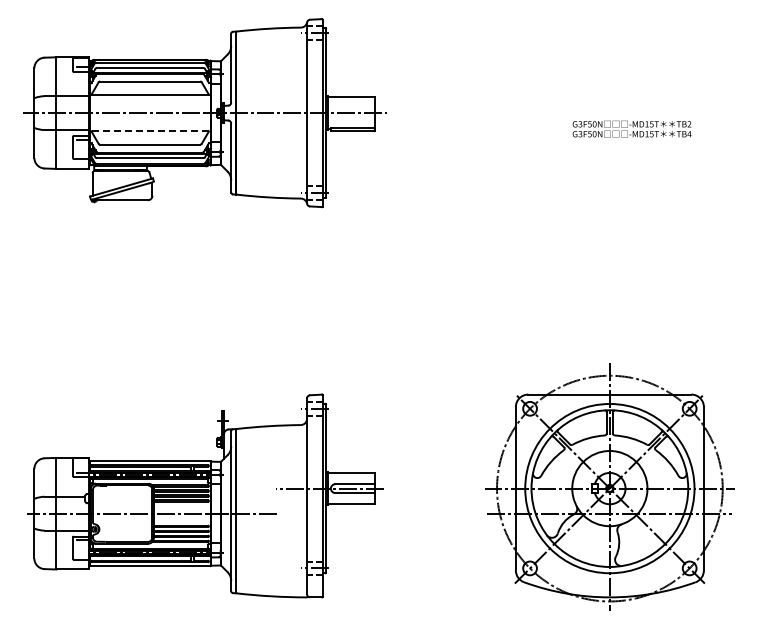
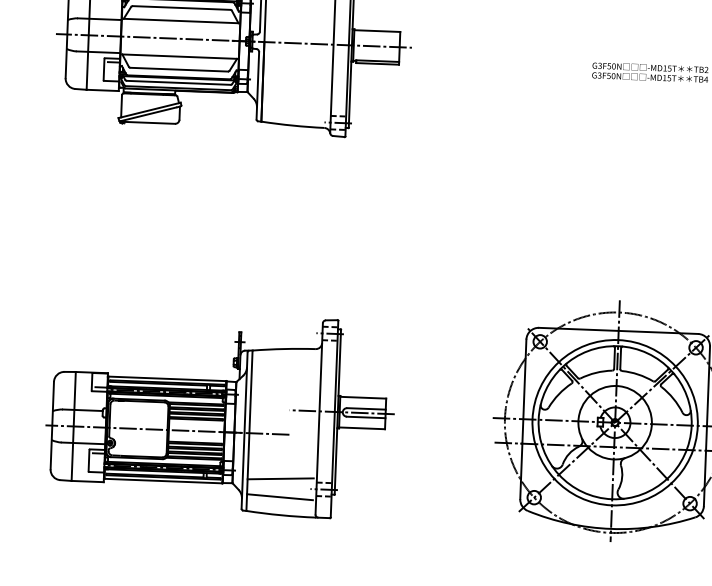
line: (150, 131) -> (180, 56), dashed -> solid
line: (269, 558) -> (280, 478), added
line: (269, 577) -> (279, 496), added

